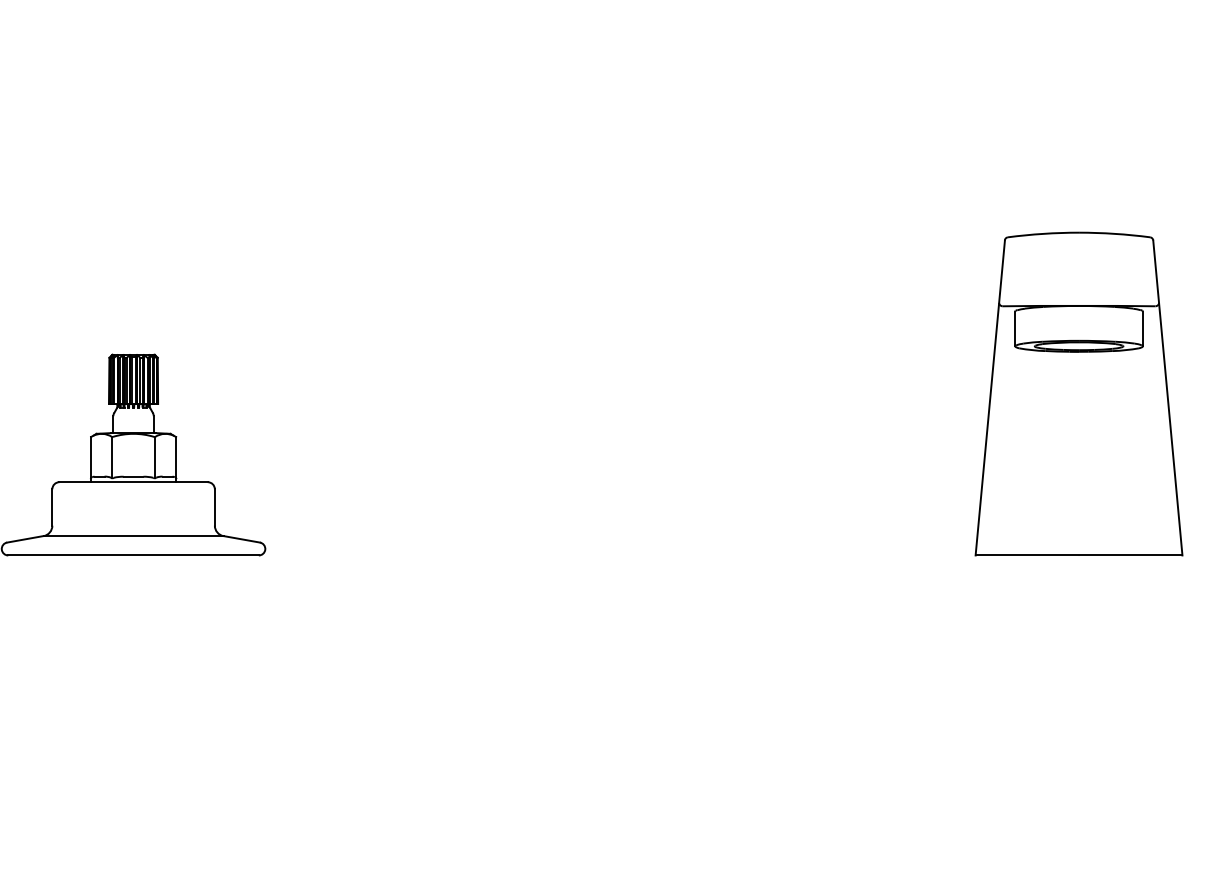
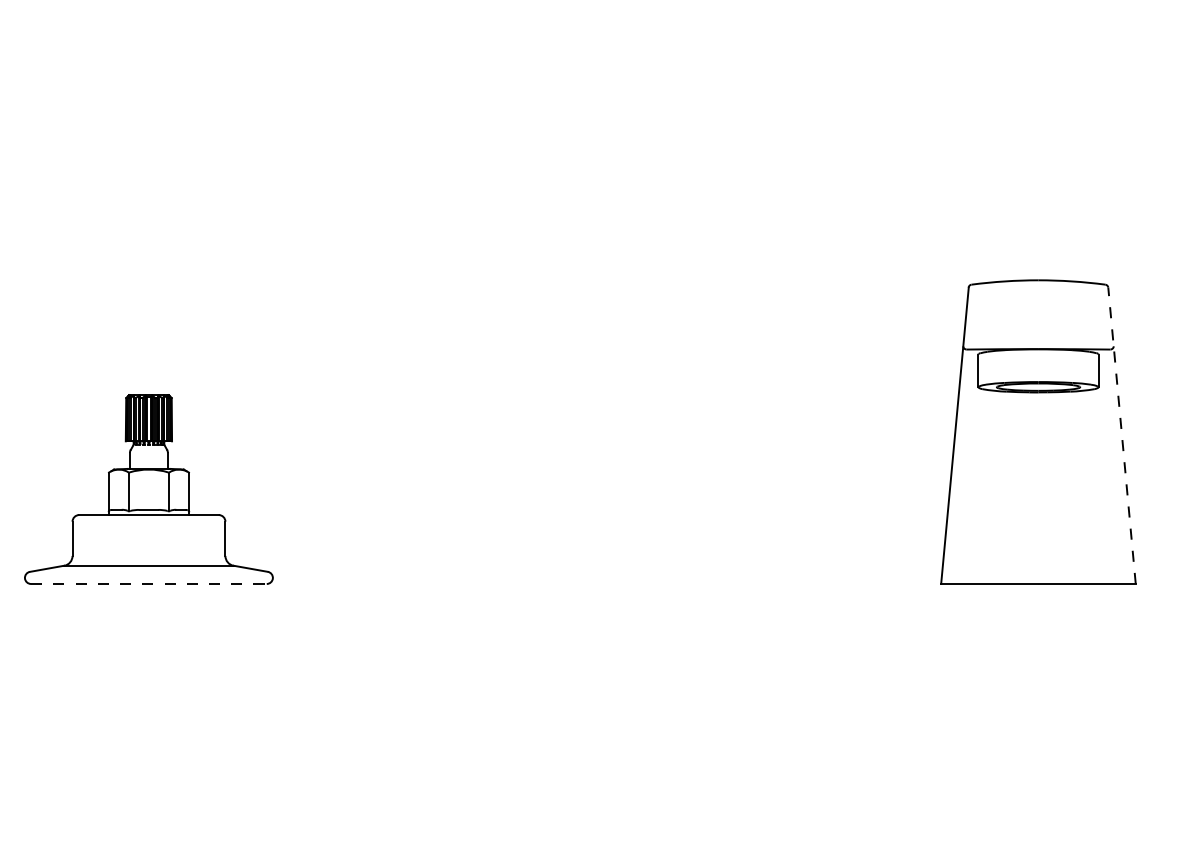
line: (1168, 397) -> (1122, 435), solid -> dashed
line: (133, 554) -> (148, 583), solid -> dashed

